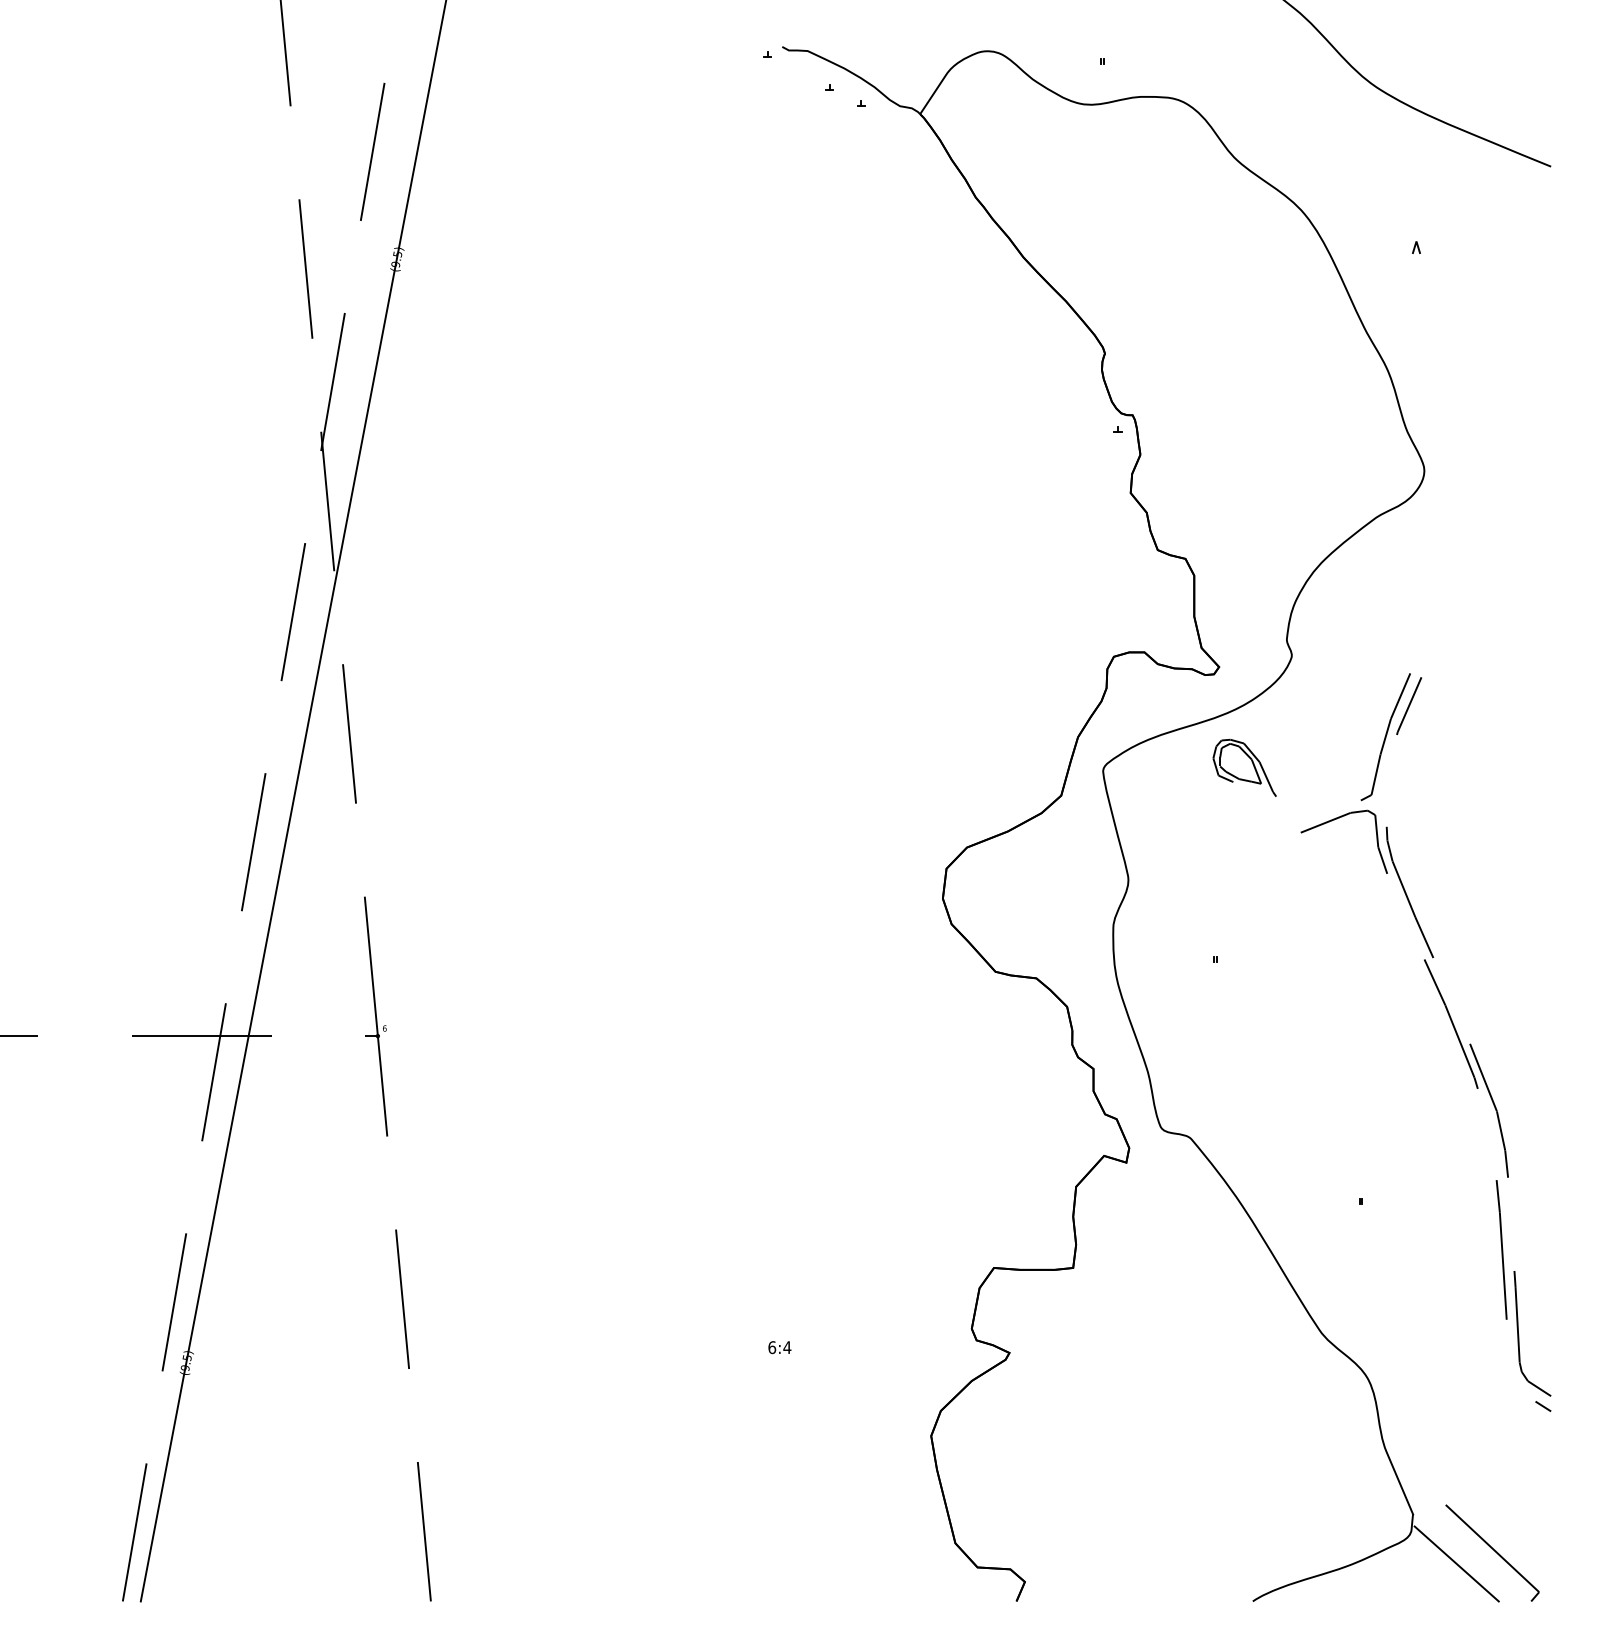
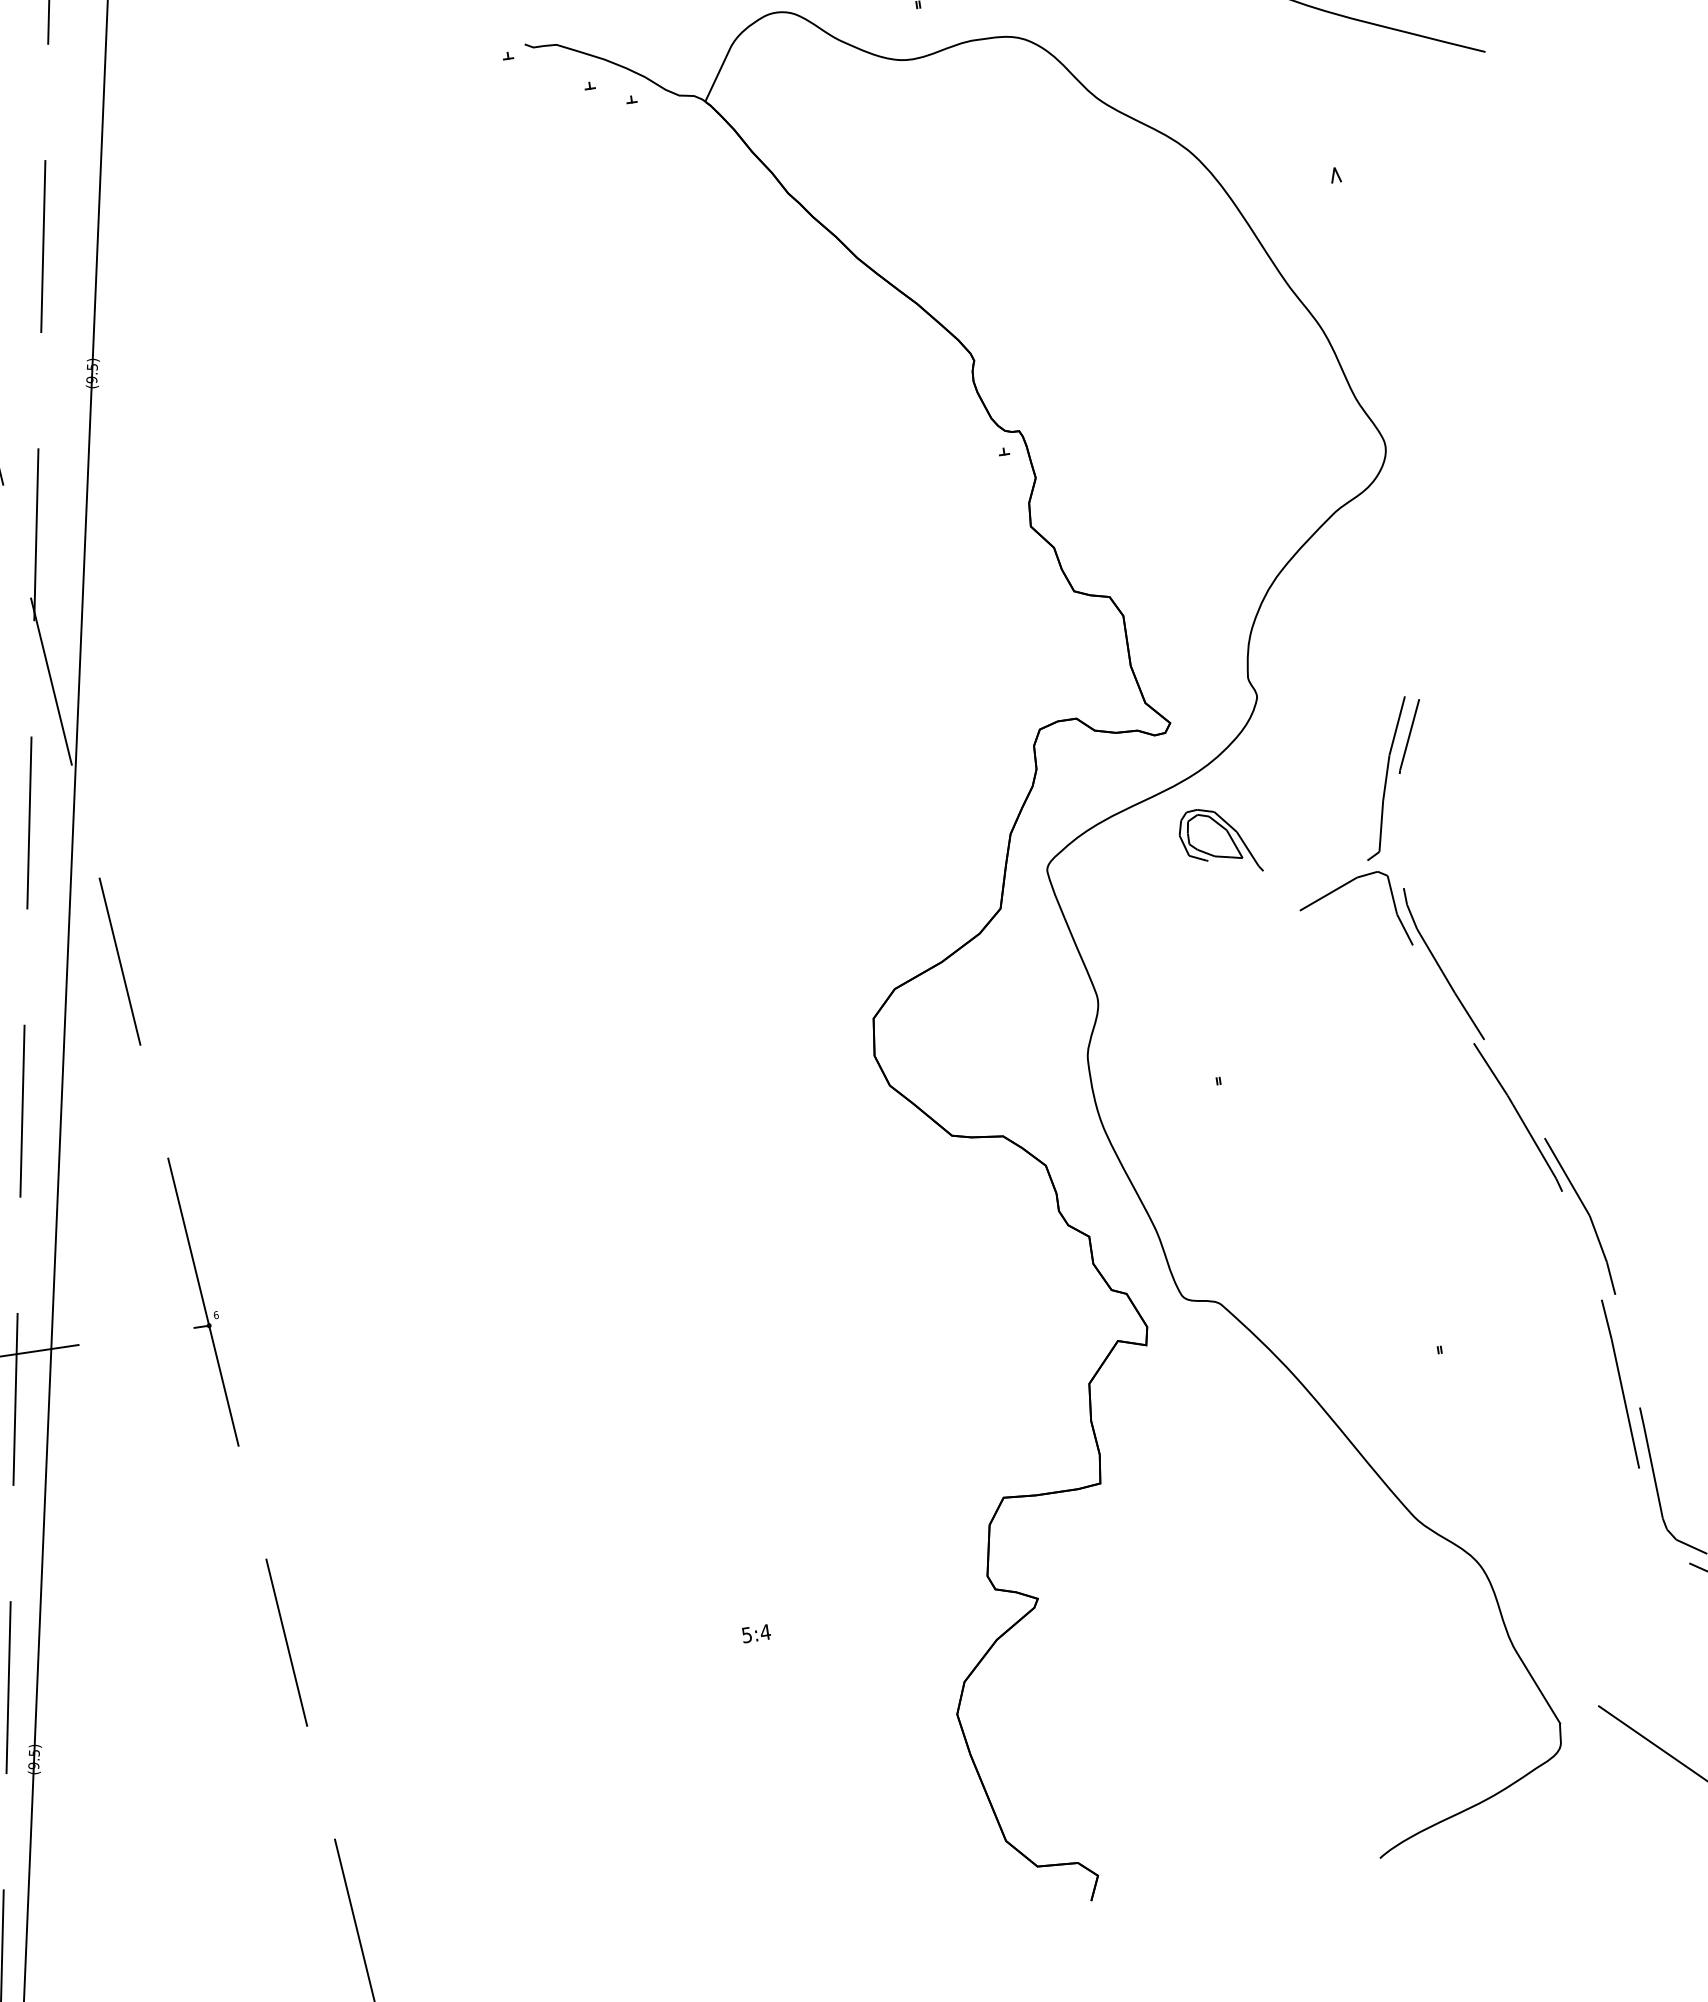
text: (772, 1347) -> (747, 1634), 6:4 -> 5:4
line: (1456, 1563) -> (1621, 1775), removed

